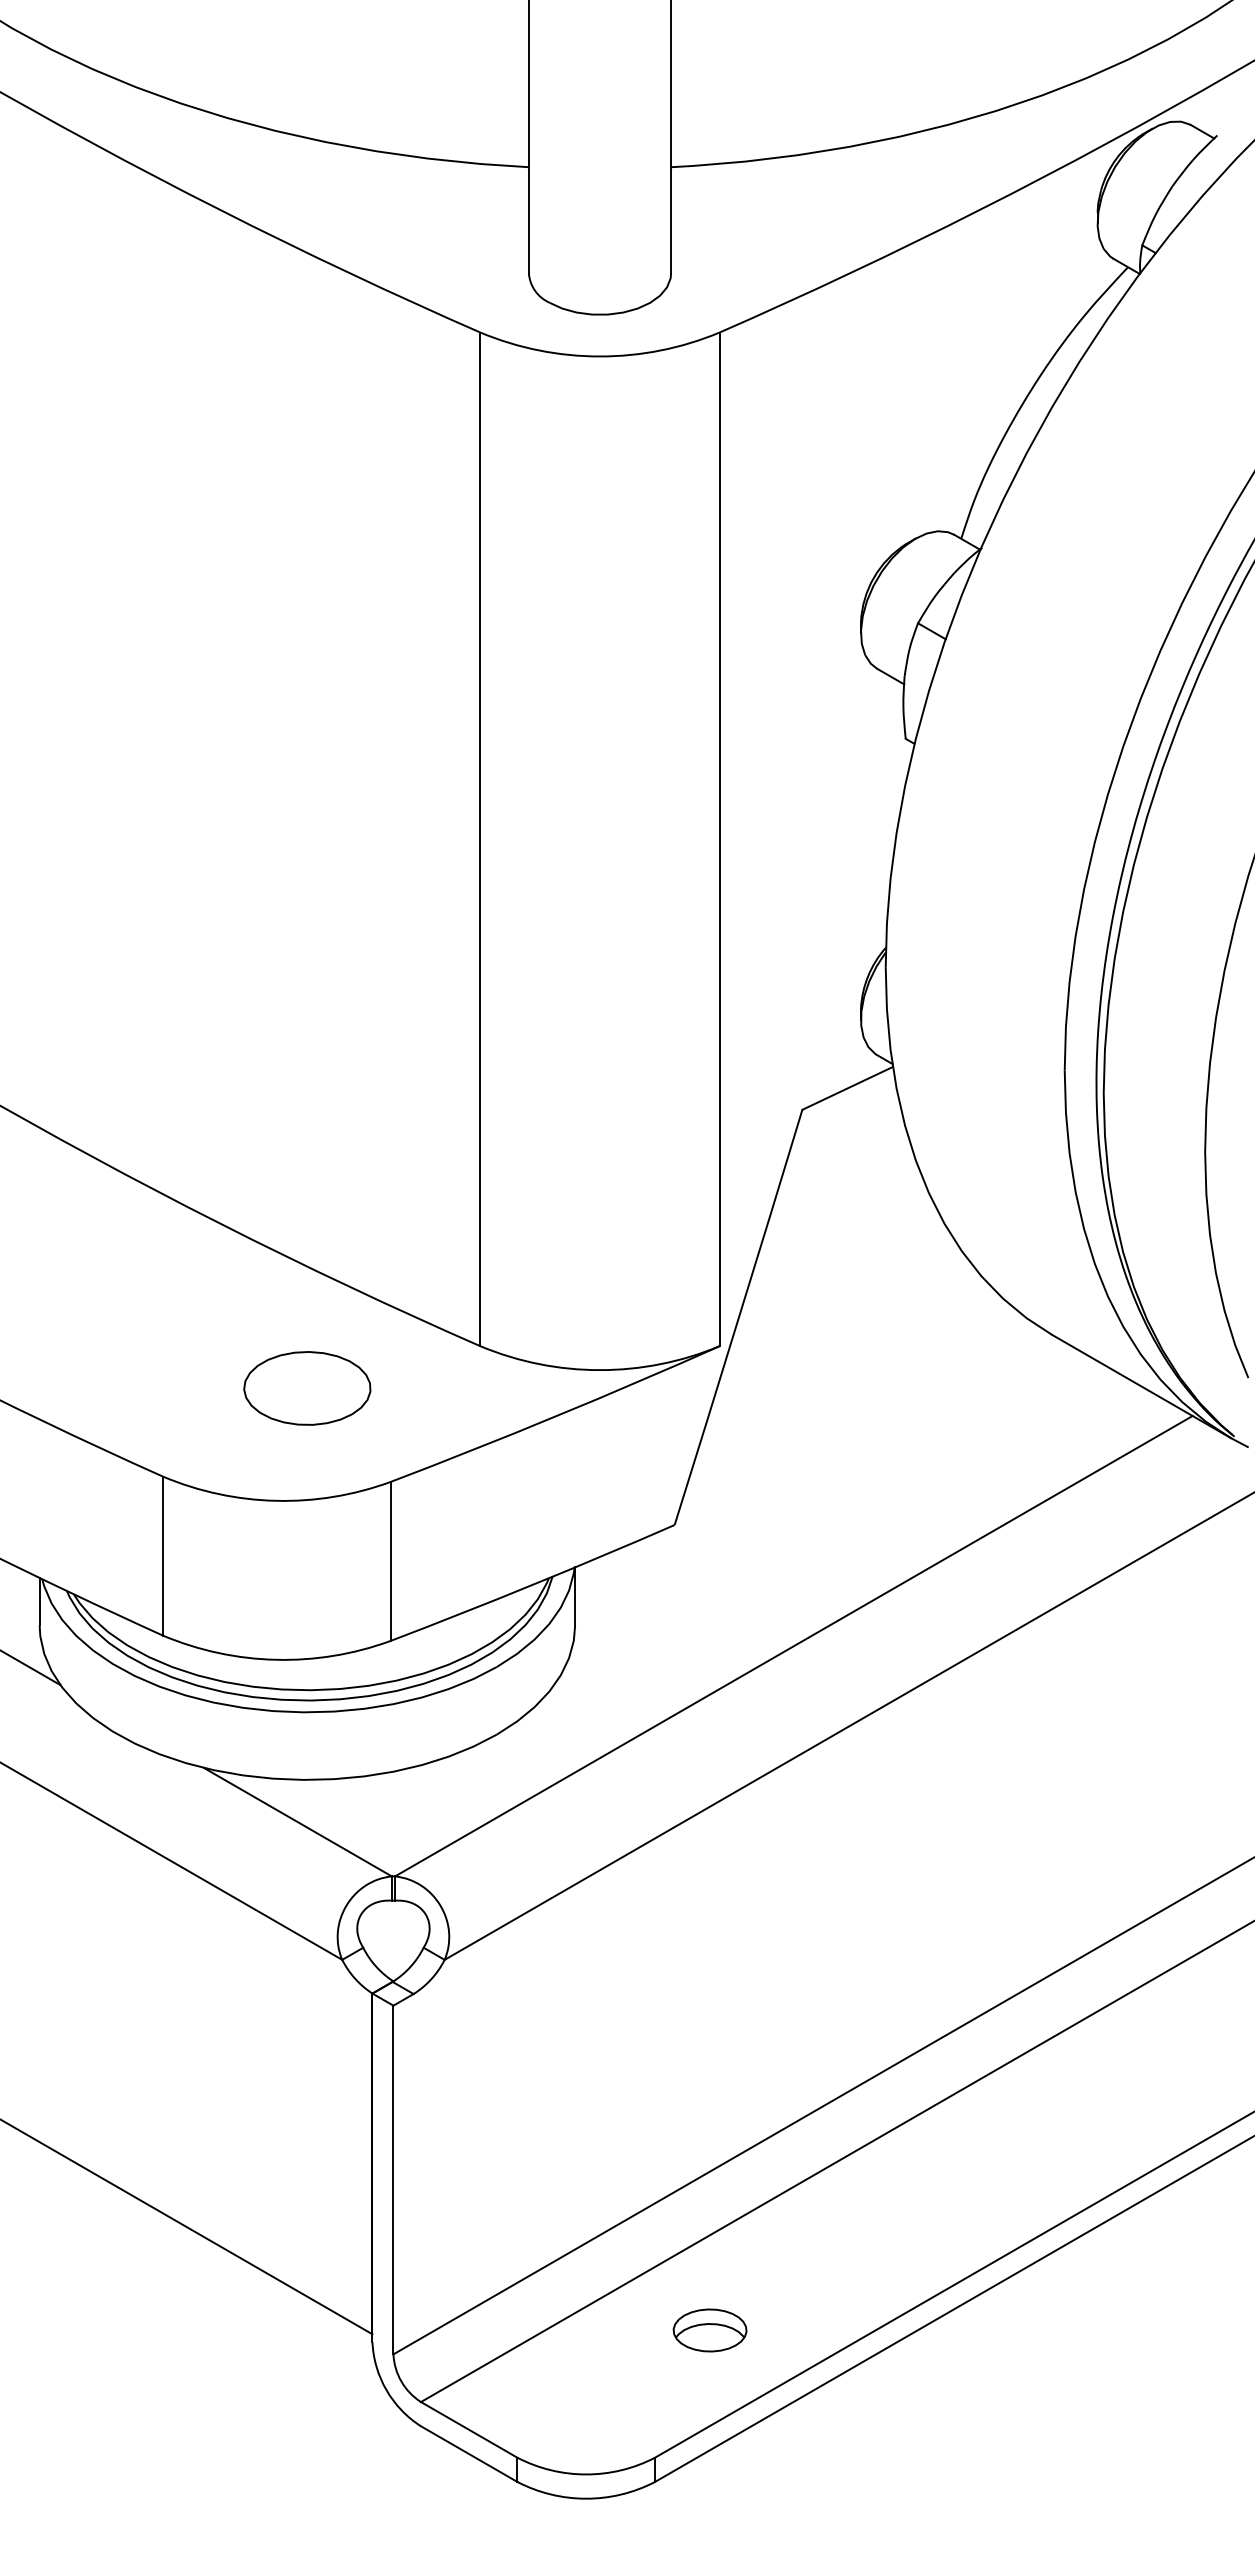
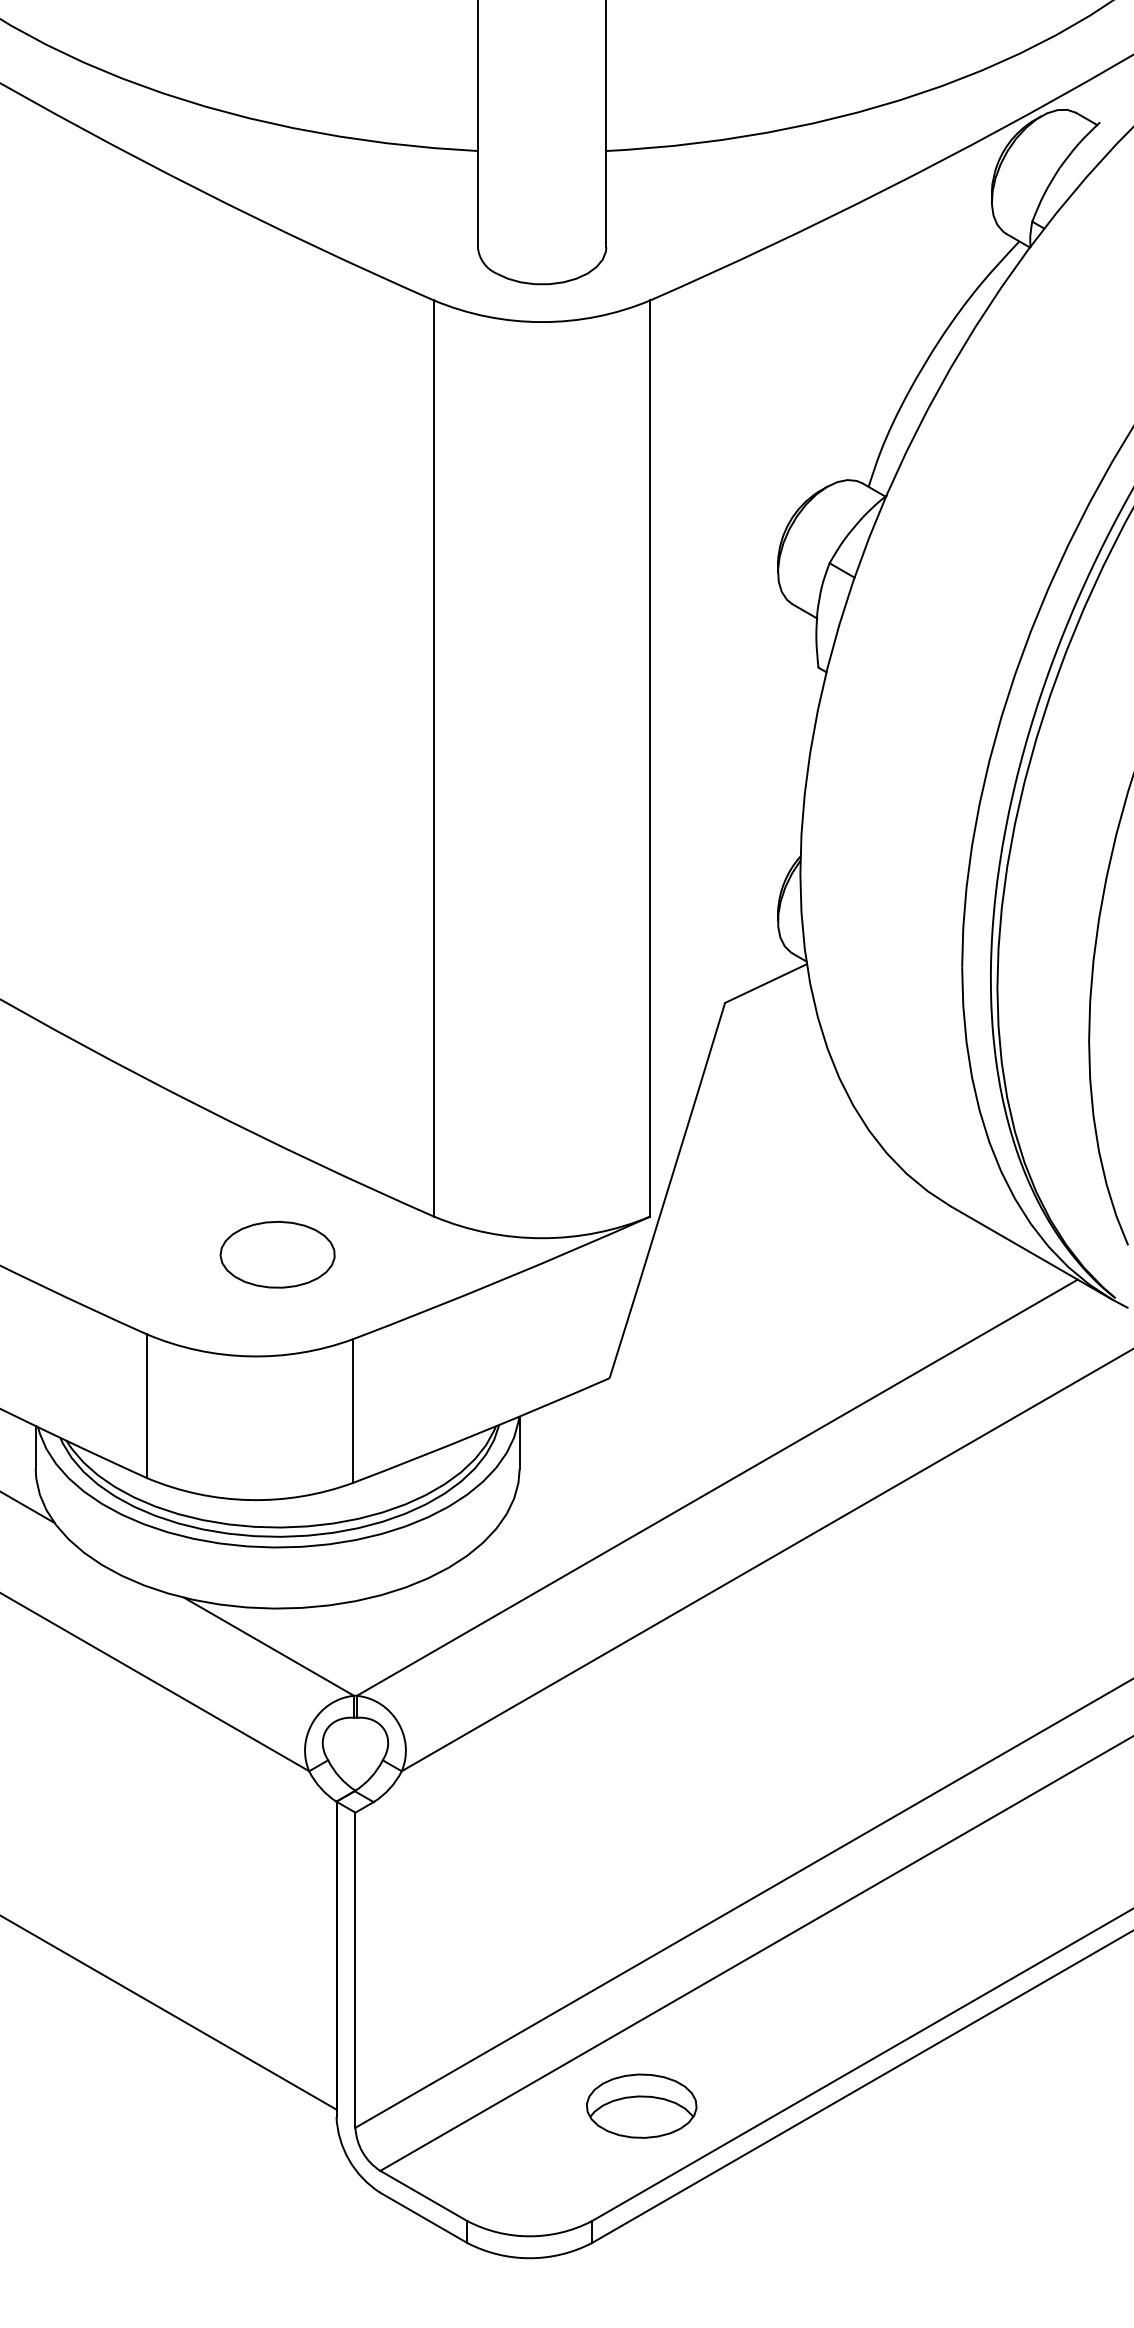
part: (709, 2330) -> (641, 2106), size x1.67

